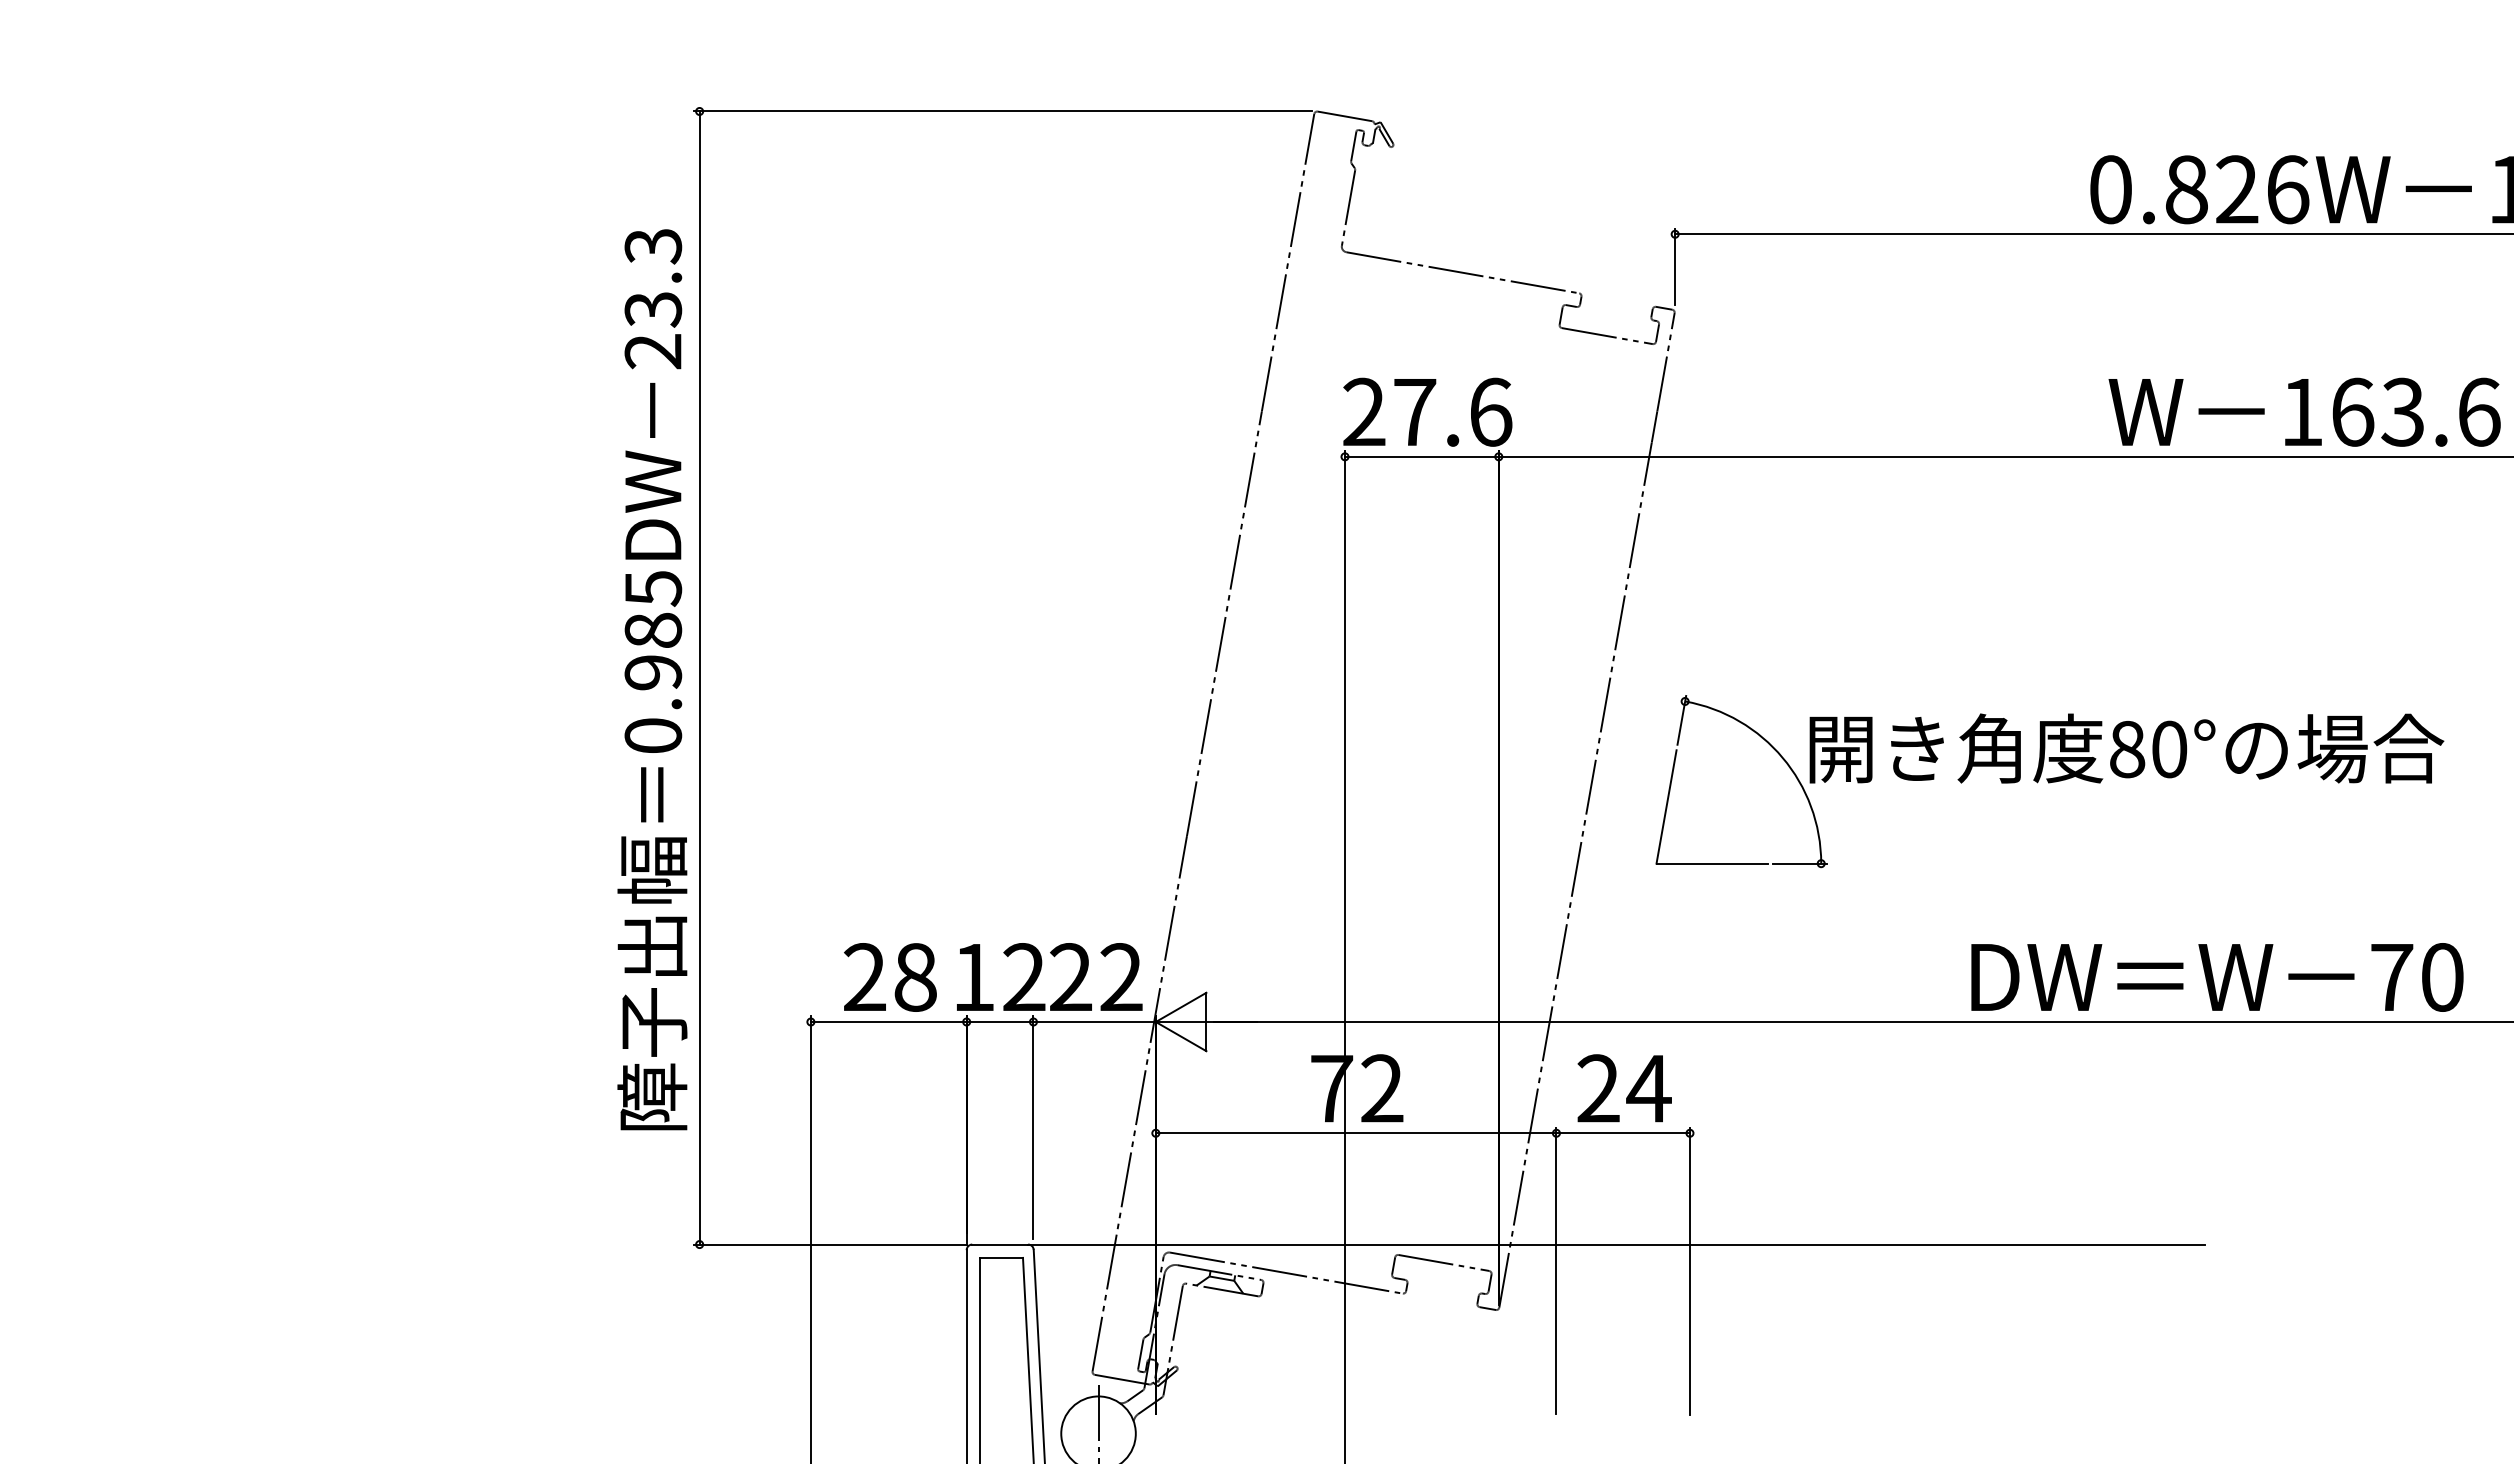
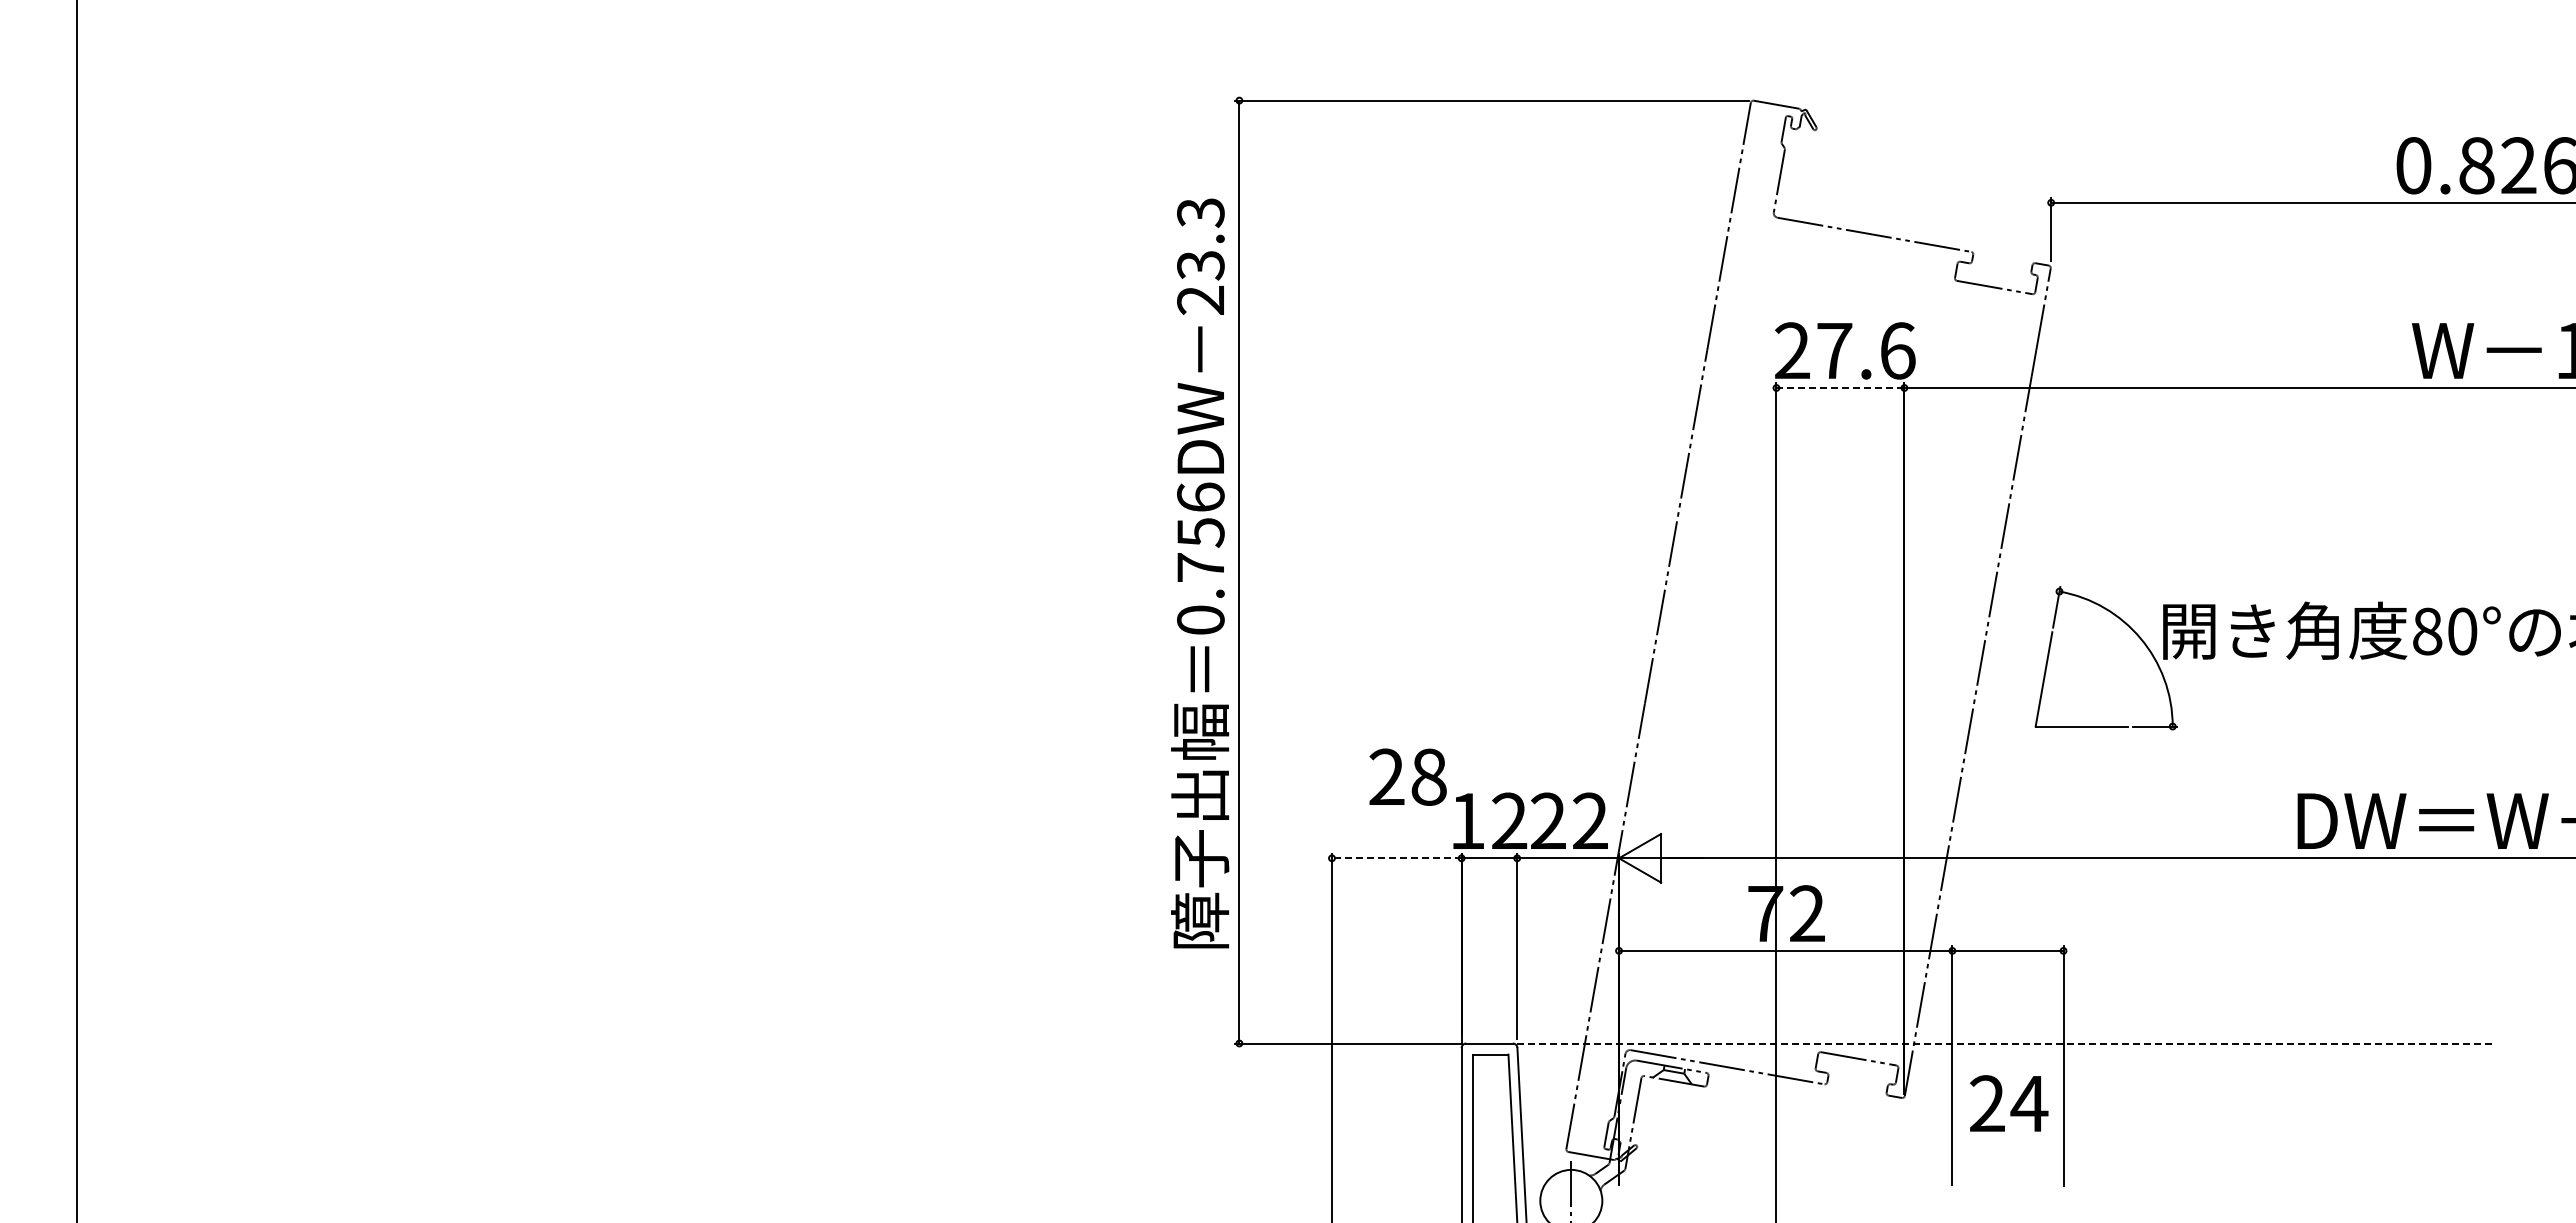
line: (1421, 457) -> (1840, 388), solid -> dashed
text: (652, 630) -> (1200, 532), 0.985DW -> 0.756DW
text: (889, 976) -> (1407, 776), moved
line: (888, 1022) -> (1396, 858), solid -> dashed
text: (1625, 1088) -> (2009, 1103), moved
line: (1615, 1244) -> (2001, 1043), solid -> dashed

